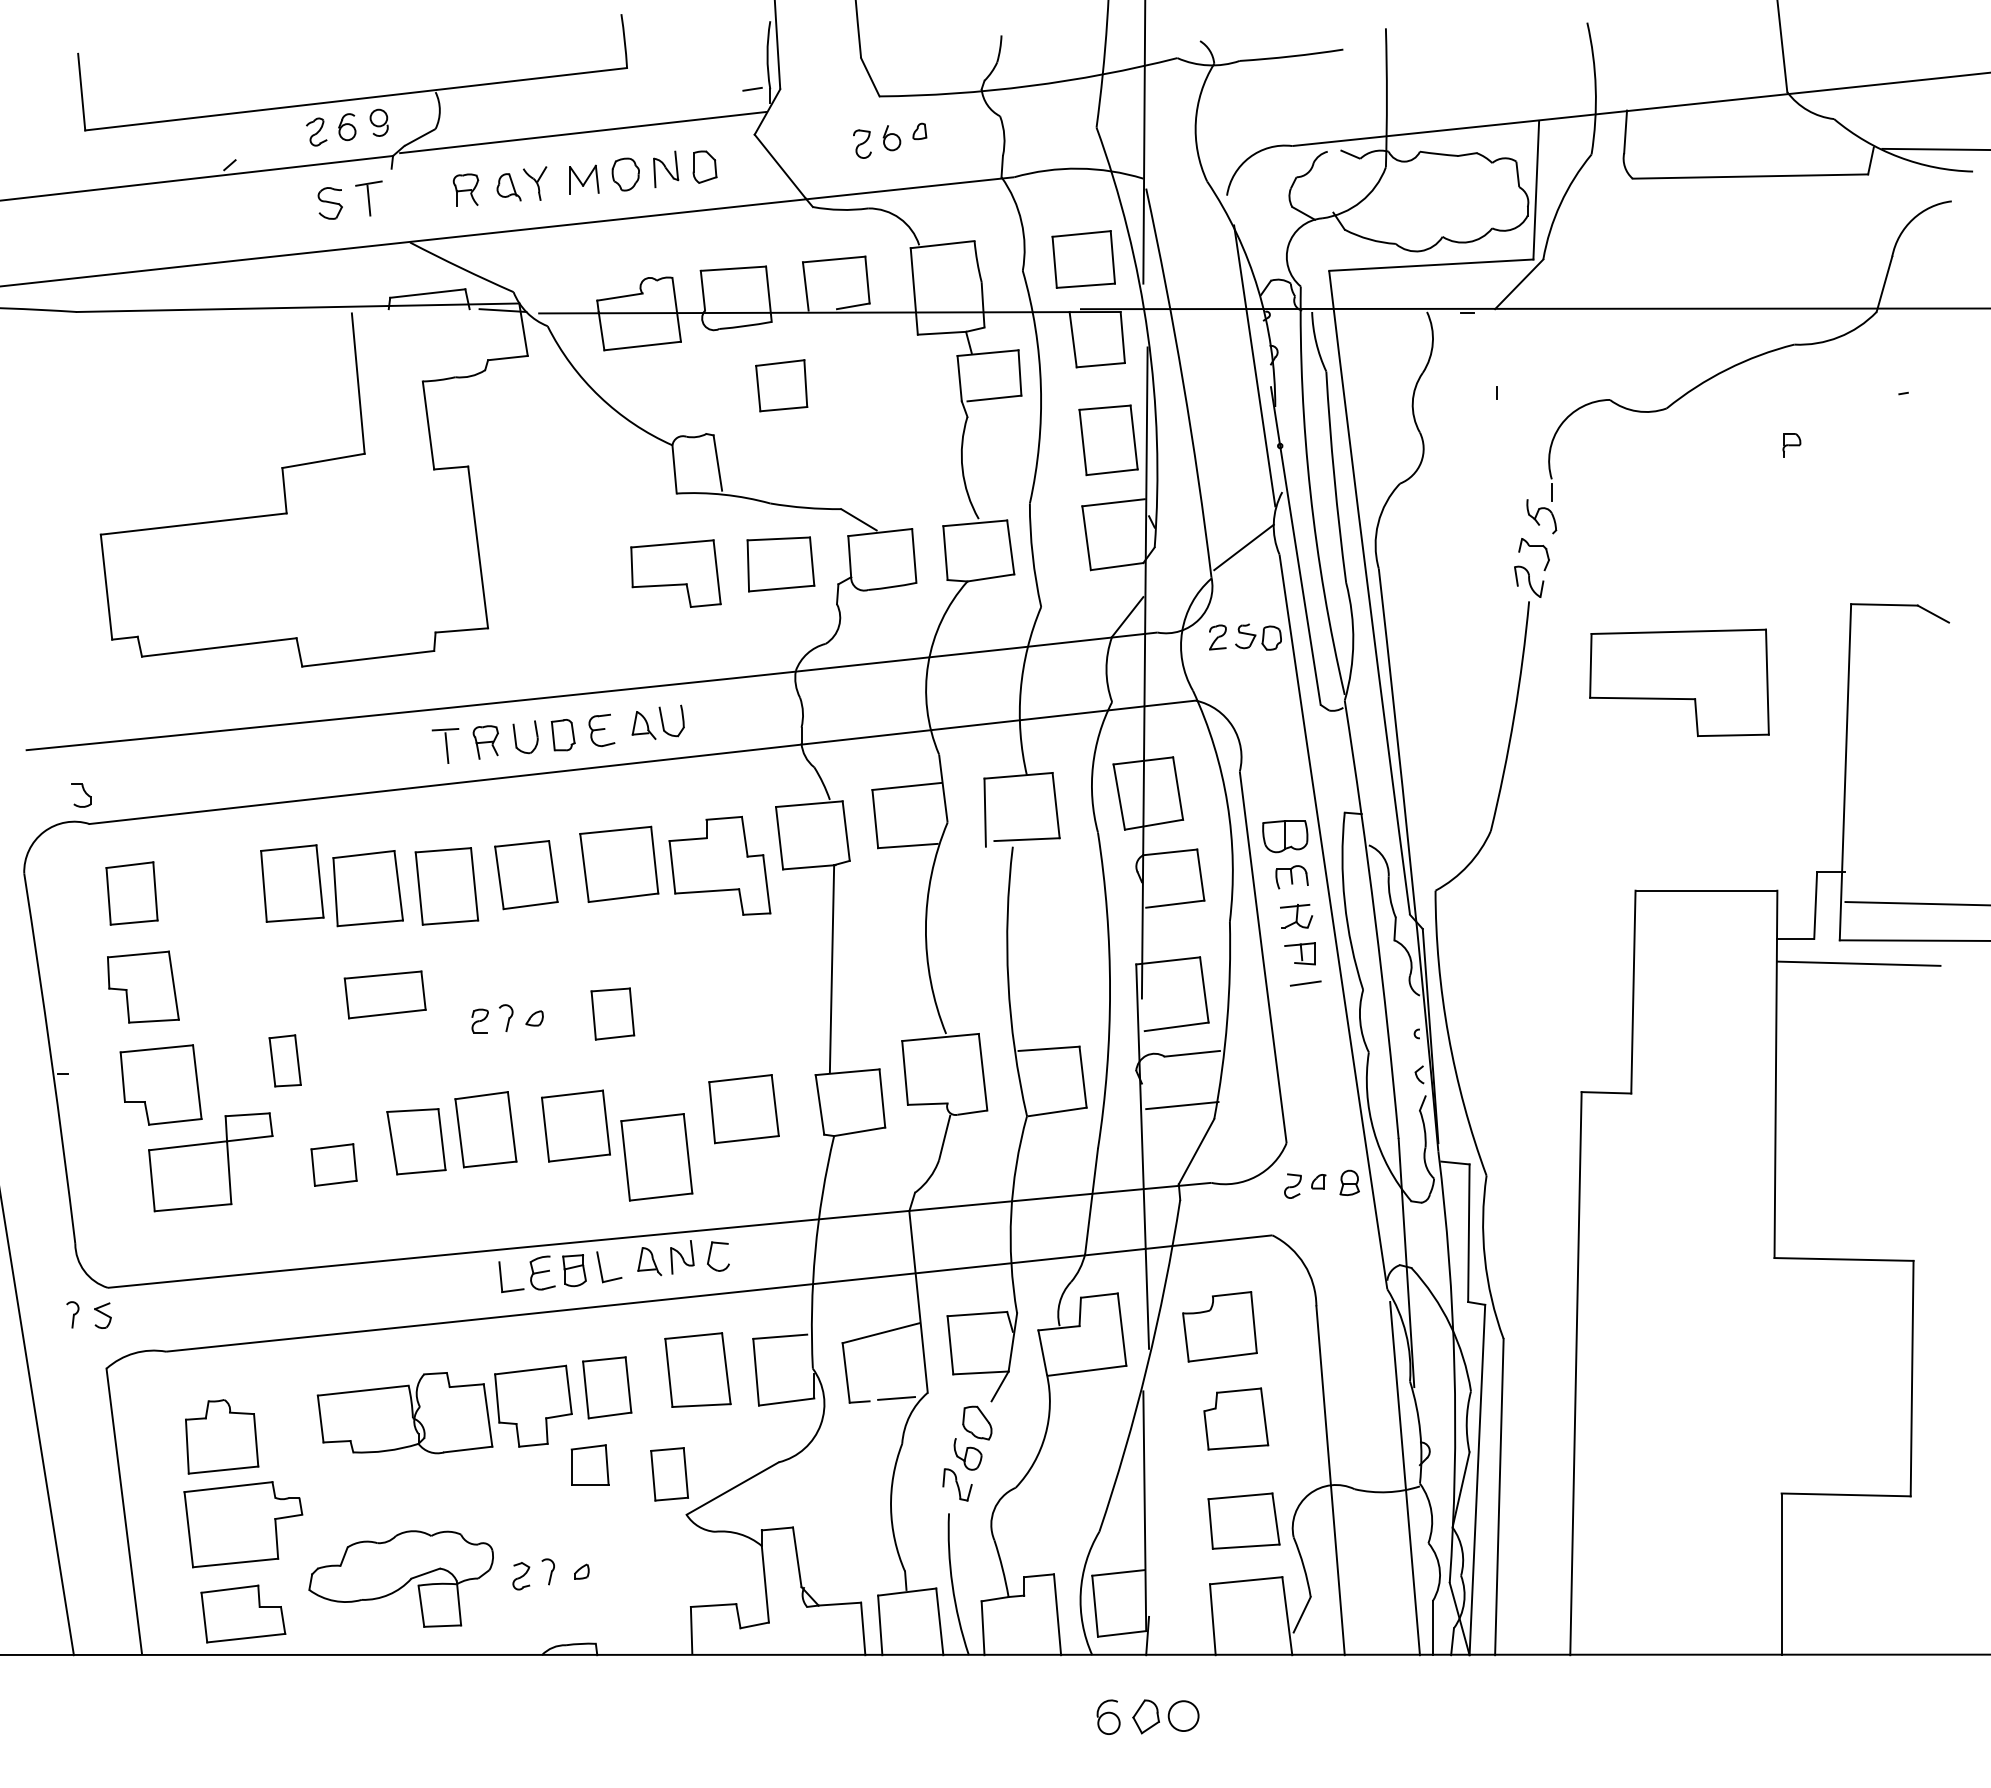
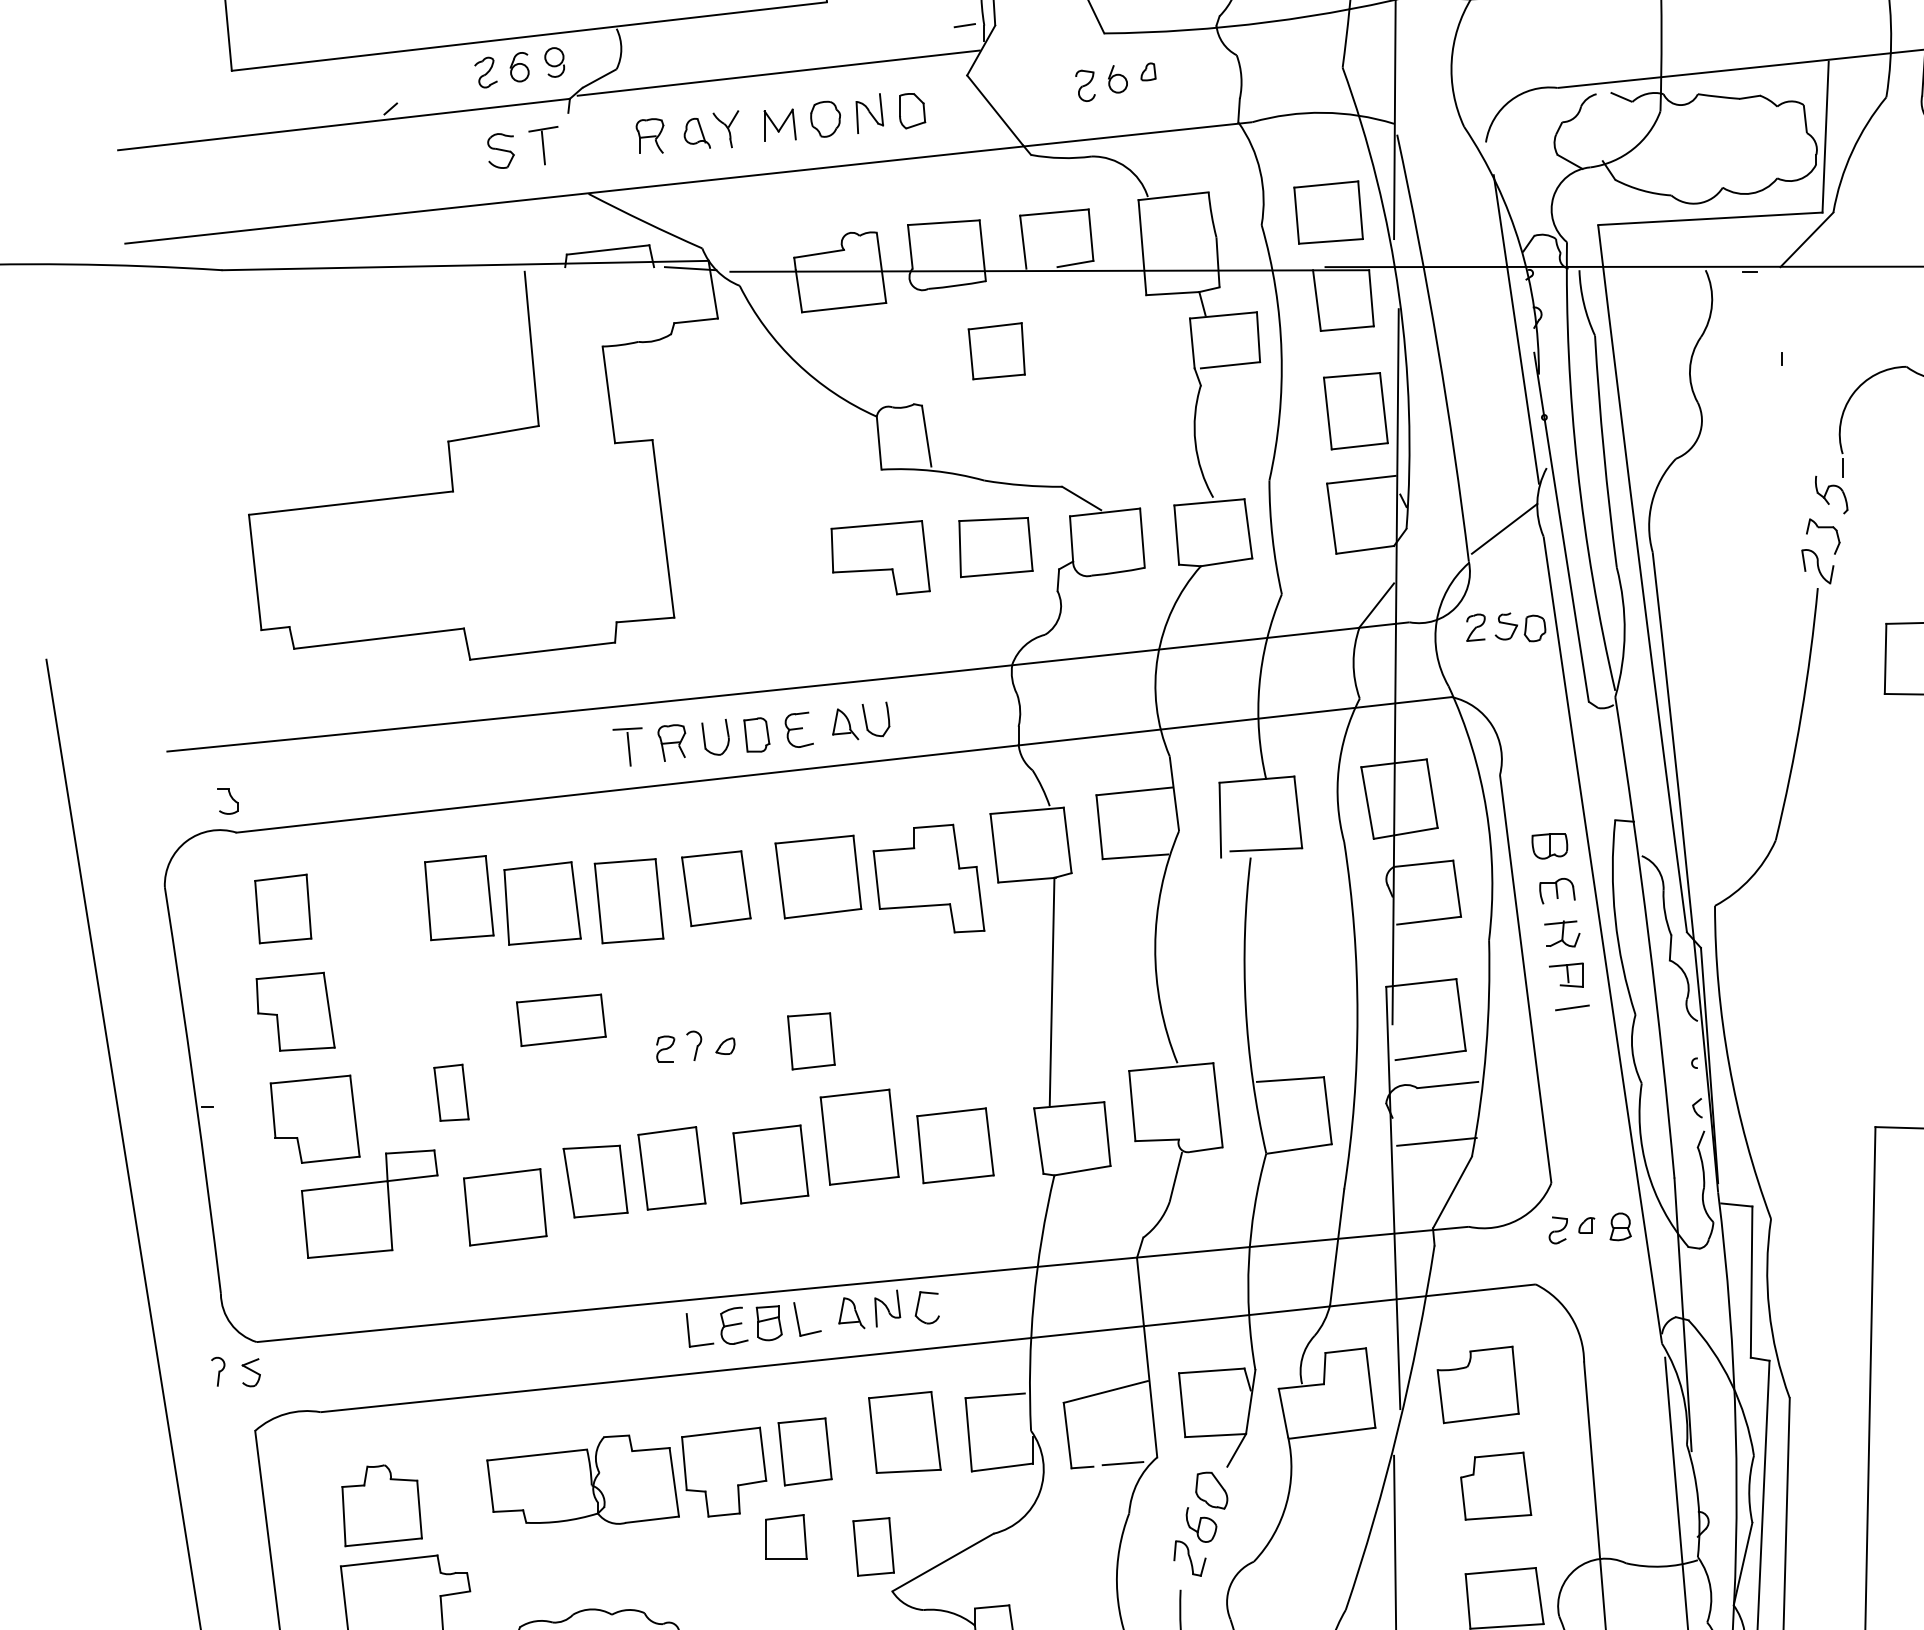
part: (1284, 836) -> (1549, 846), size x0.71
part: (656, 1157) -> (859, 1137), moved
part: (333, 1164) -> (504, 1206), size x1.67

